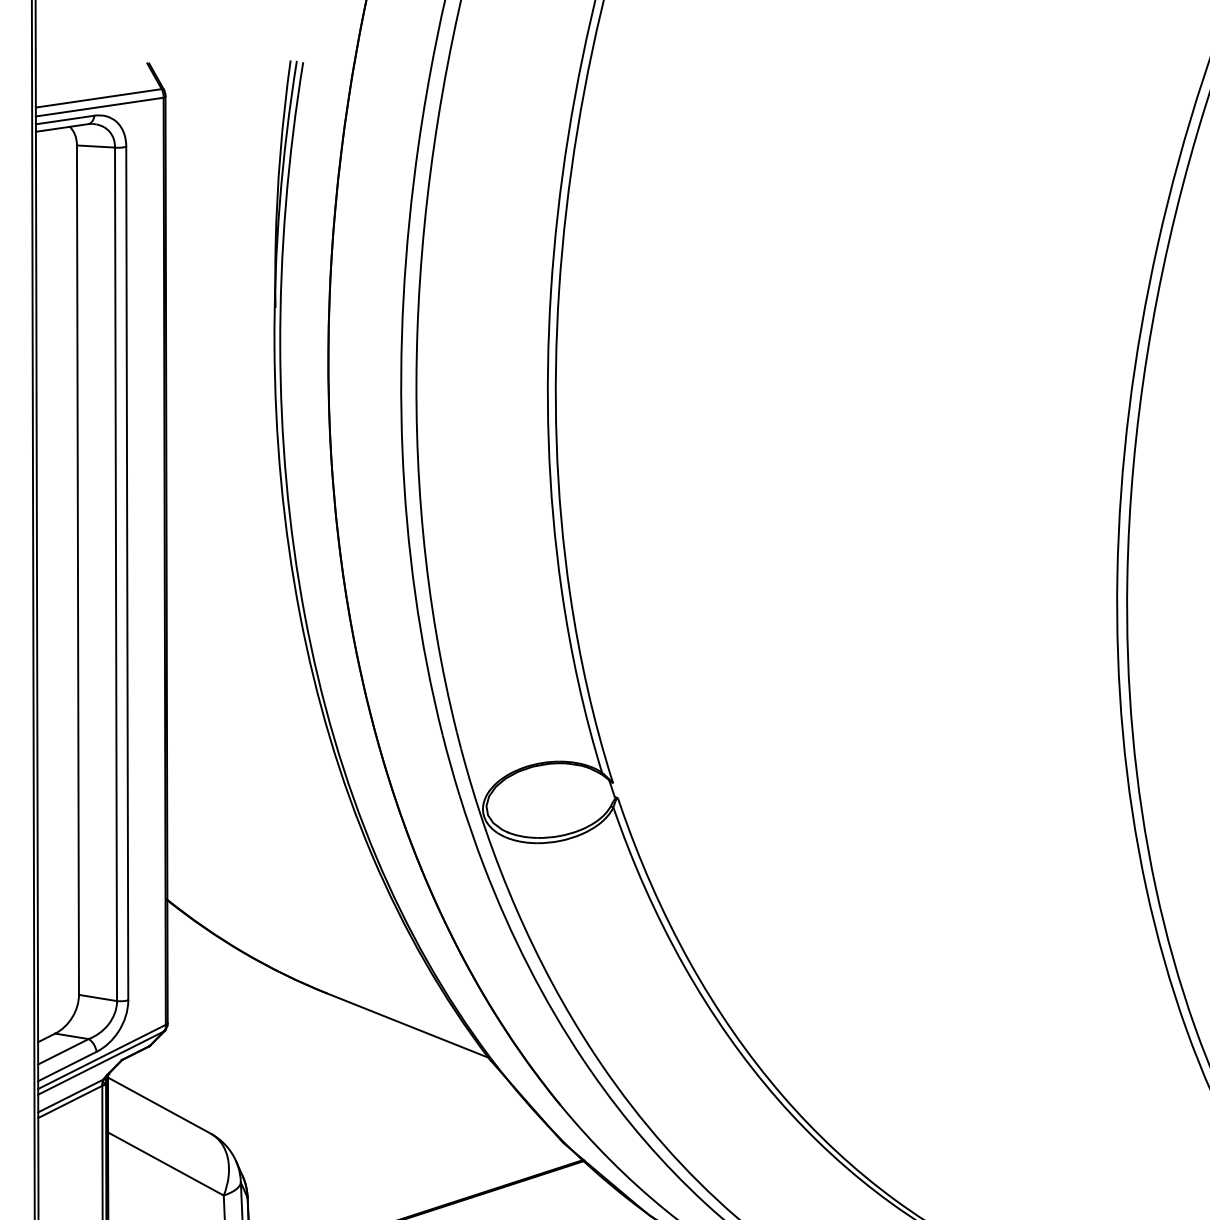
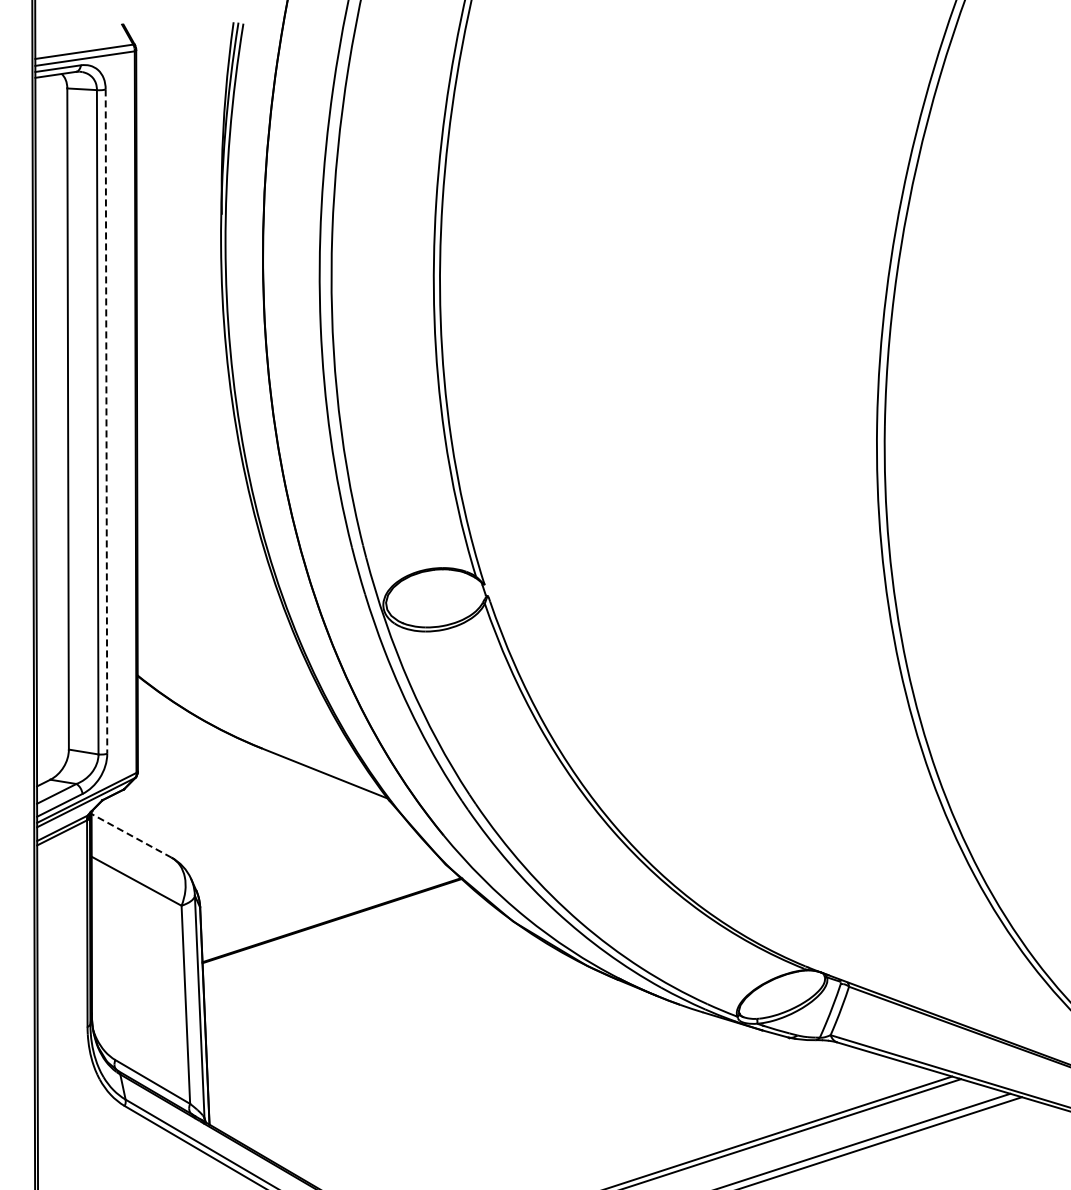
line: (127, 574) -> (106, 422), solid -> dashed
line: (159, 1105) -> (131, 835), solid -> dashed

